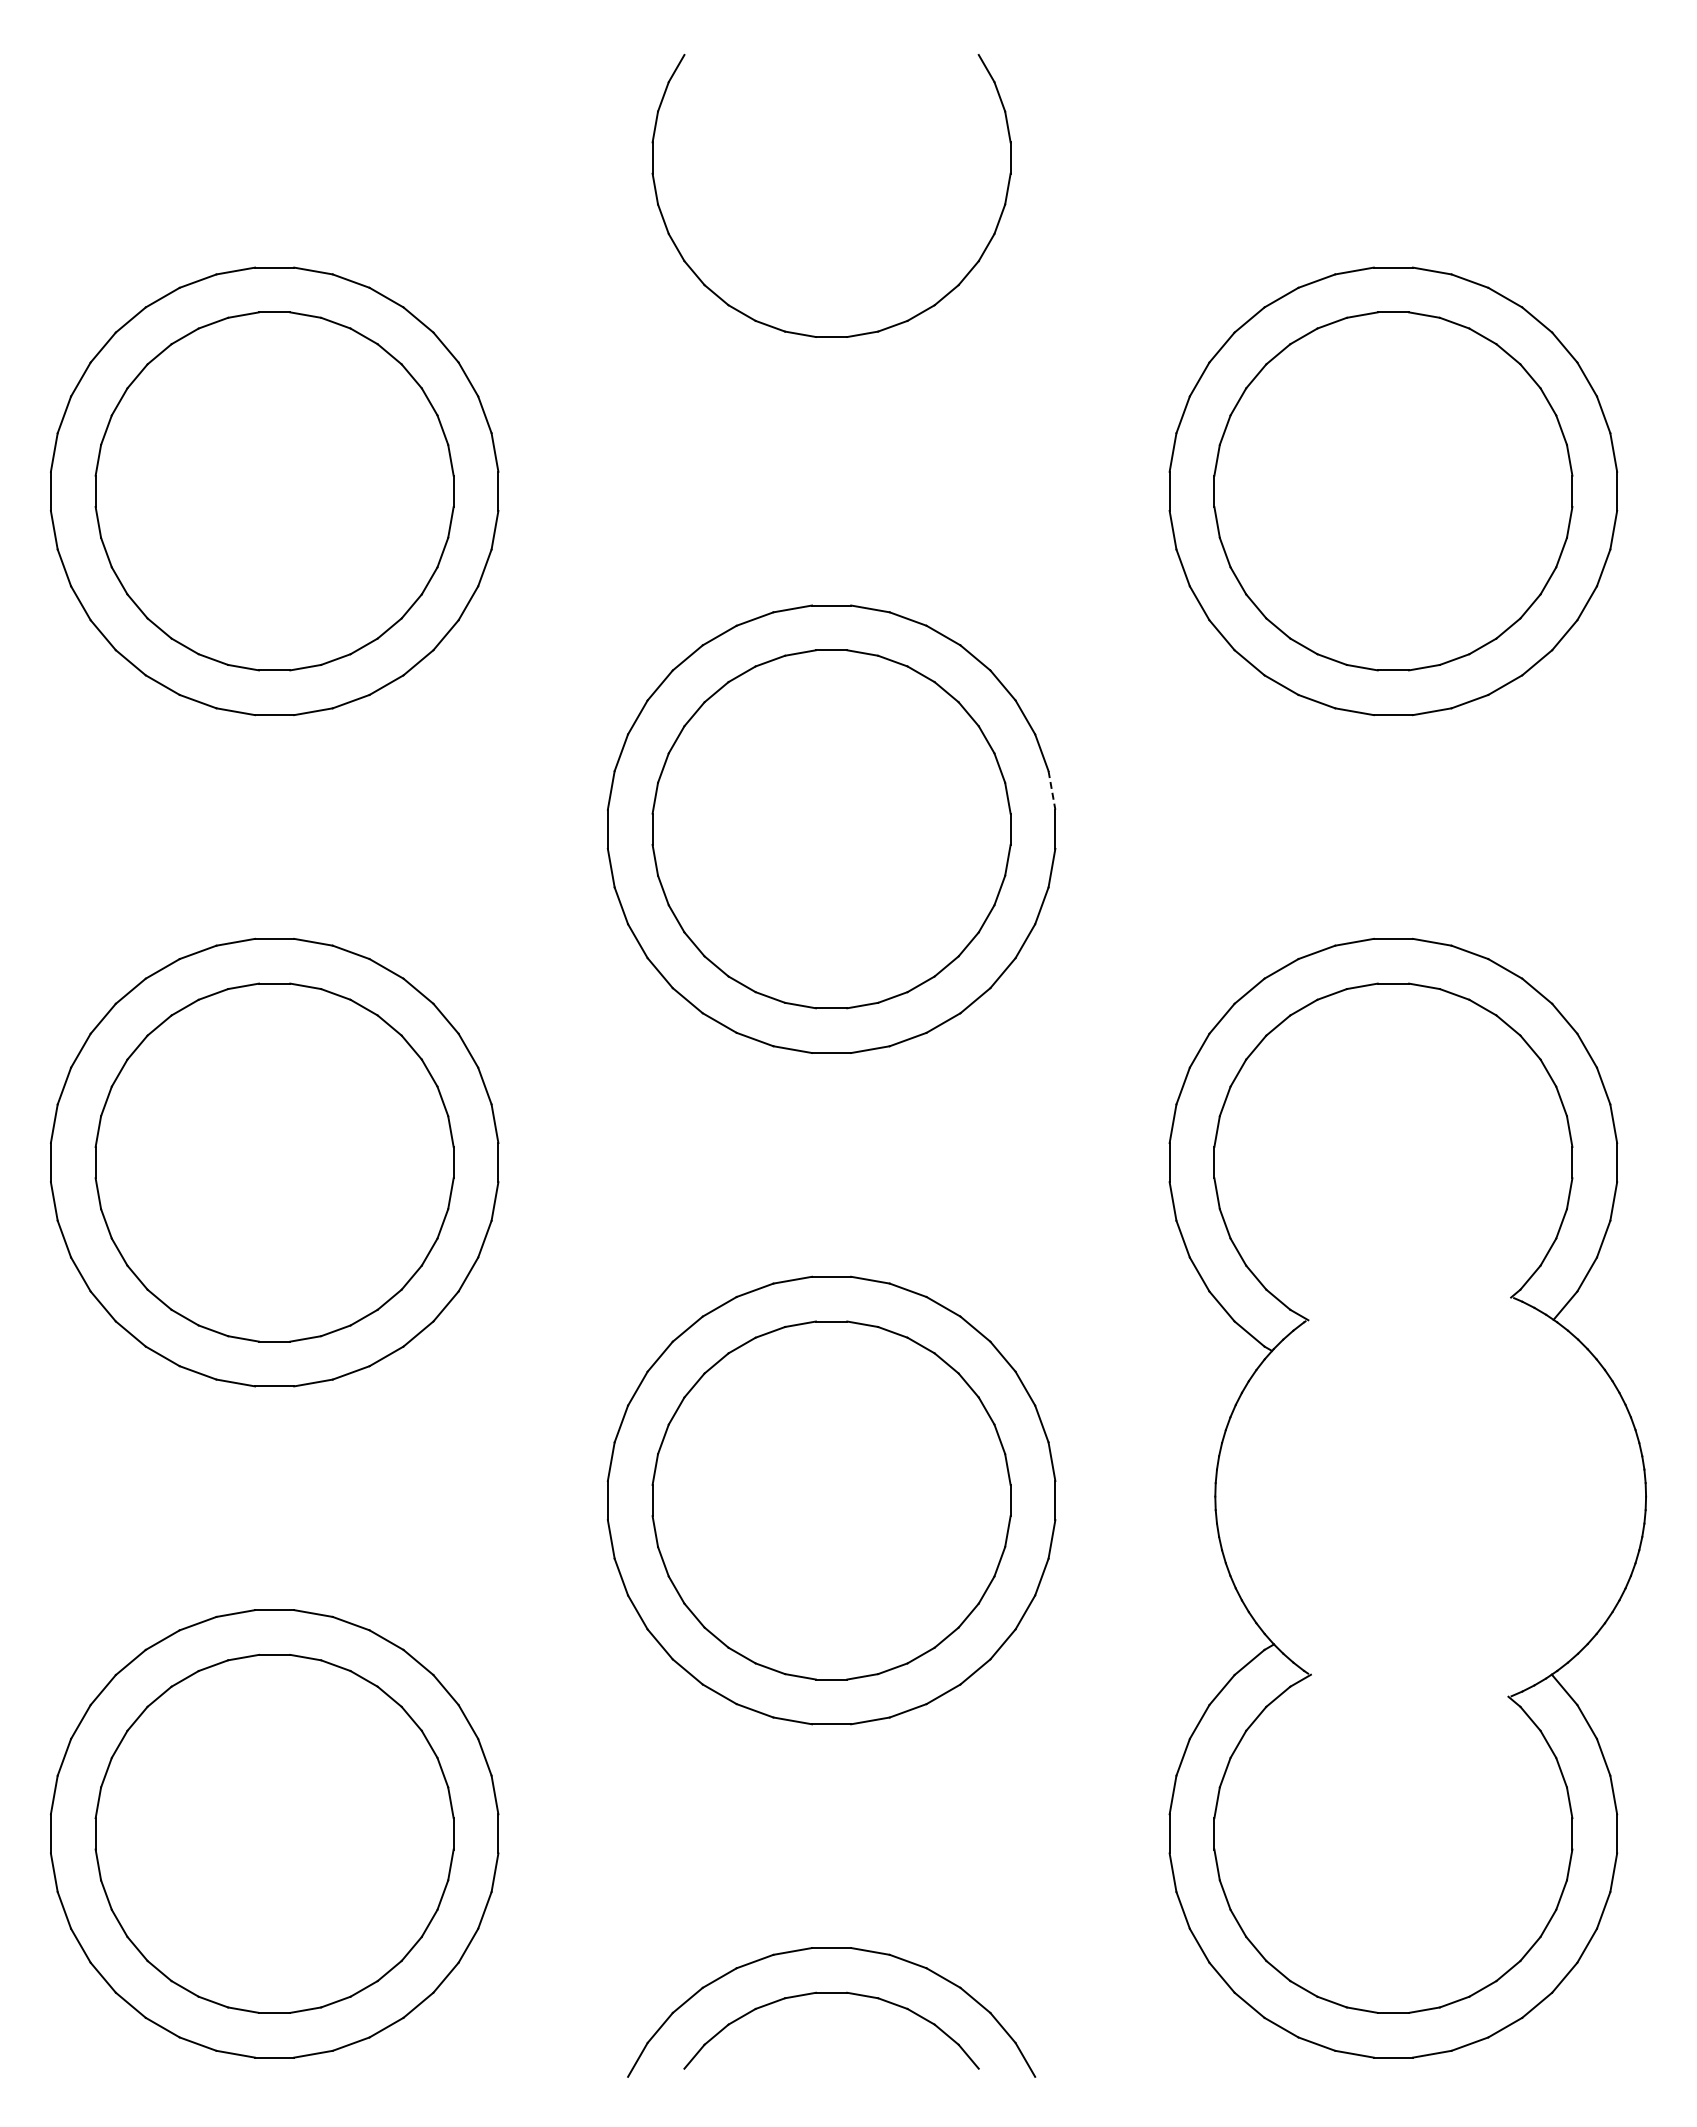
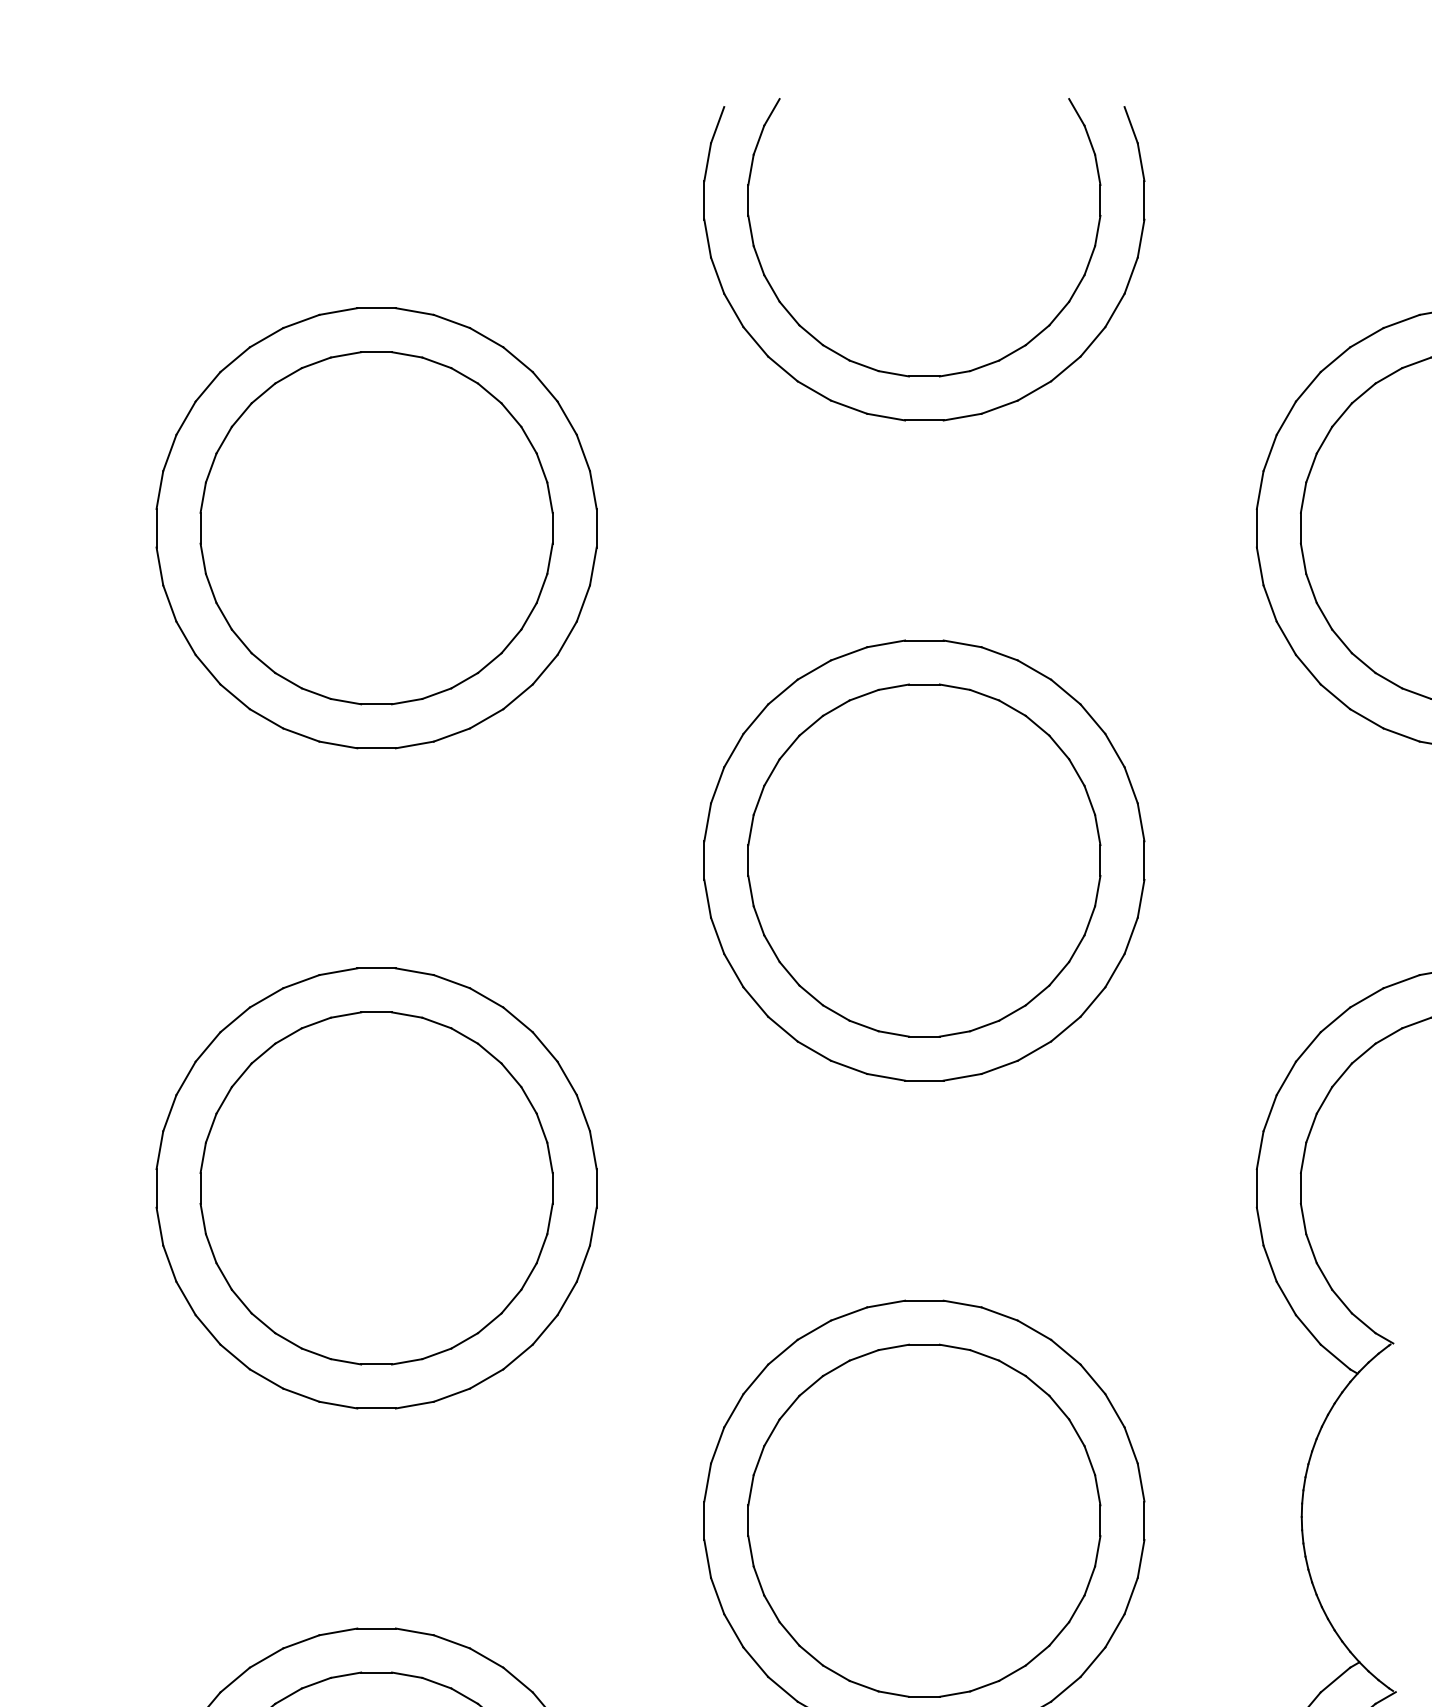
part: (806, 379) -> (899, 418), added
line: (1051, 790) -> (1140, 822), dashed -> solid

